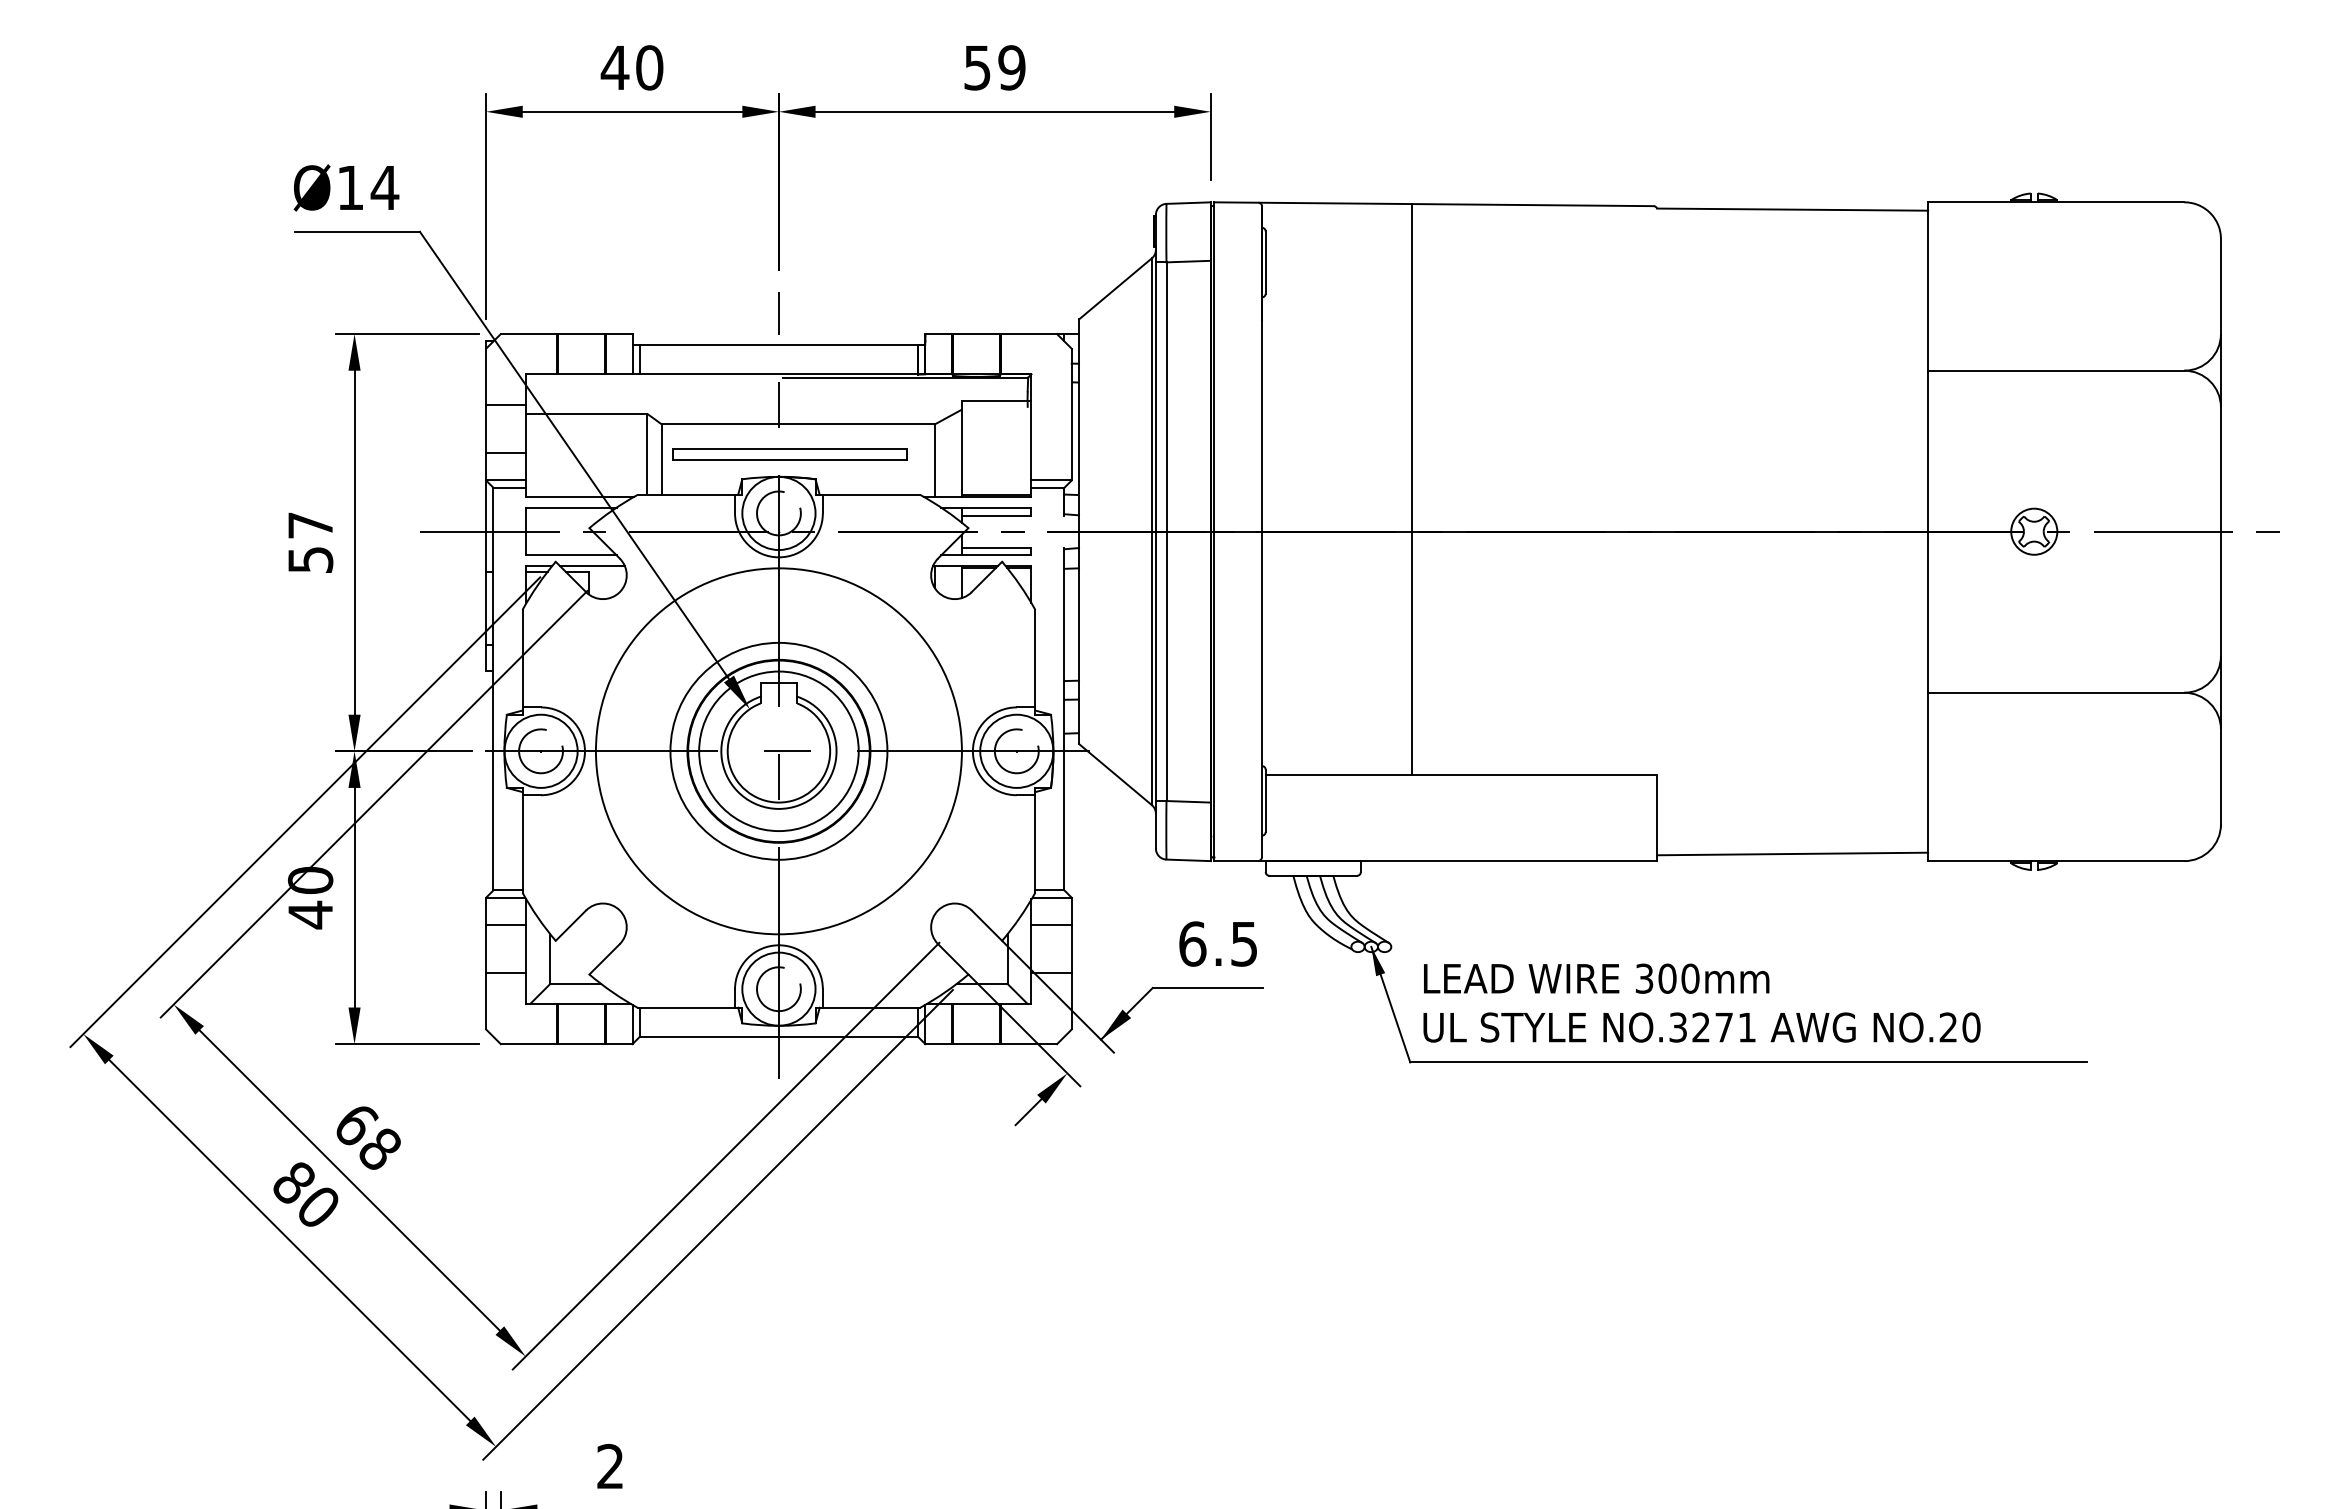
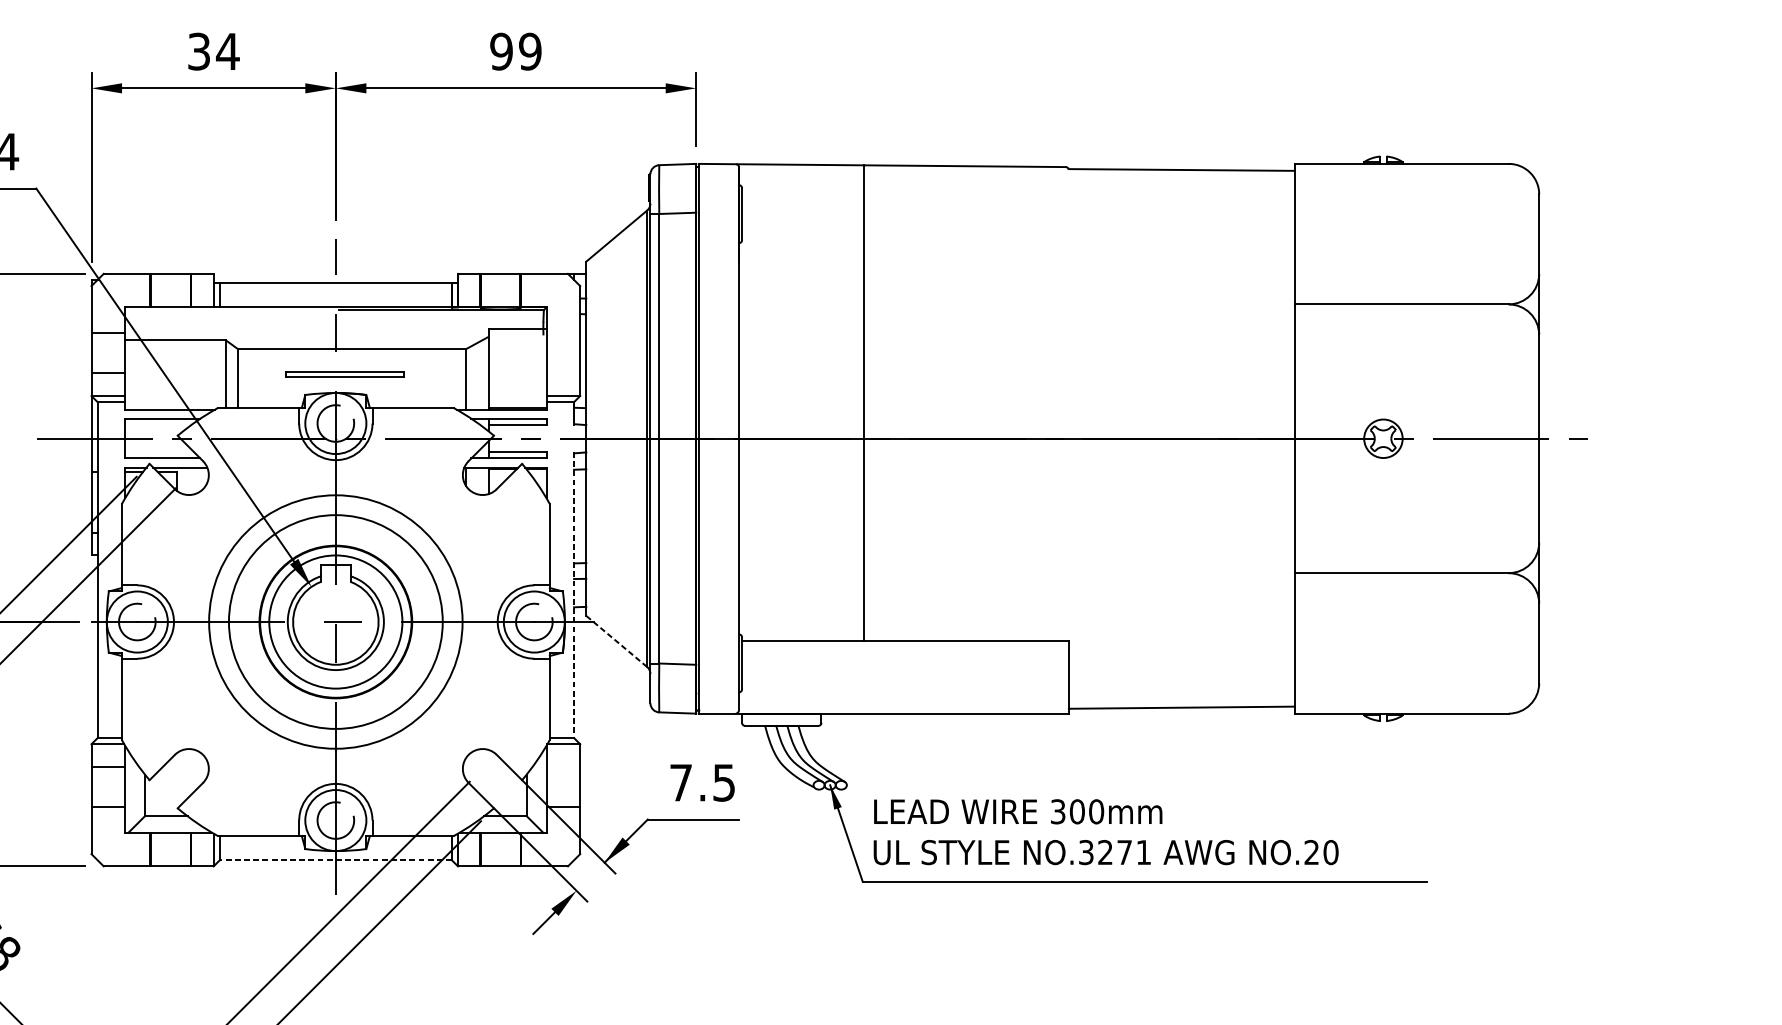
text: (631, 67) -> (212, 51), 40 -> 34
text: (976, 67) -> (500, 51), 59 -> 99
part: (789, 454) -> (344, 374), size x0.6
line: (1064, 719) -> (574, 595), solid -> dashed
circle: (778, 750) -> (335, 621), size x1.4
circle: (778, 751) -> (335, 622), size x0.7
line: (1115, 774) -> (616, 641), solid -> dashed
line: (1051, 925) -> (563, 767), removed
text: (1192, 943) -> (680, 782), 6.5 -> 7.5
line: (778, 1036) -> (335, 860), solid -> dashed

